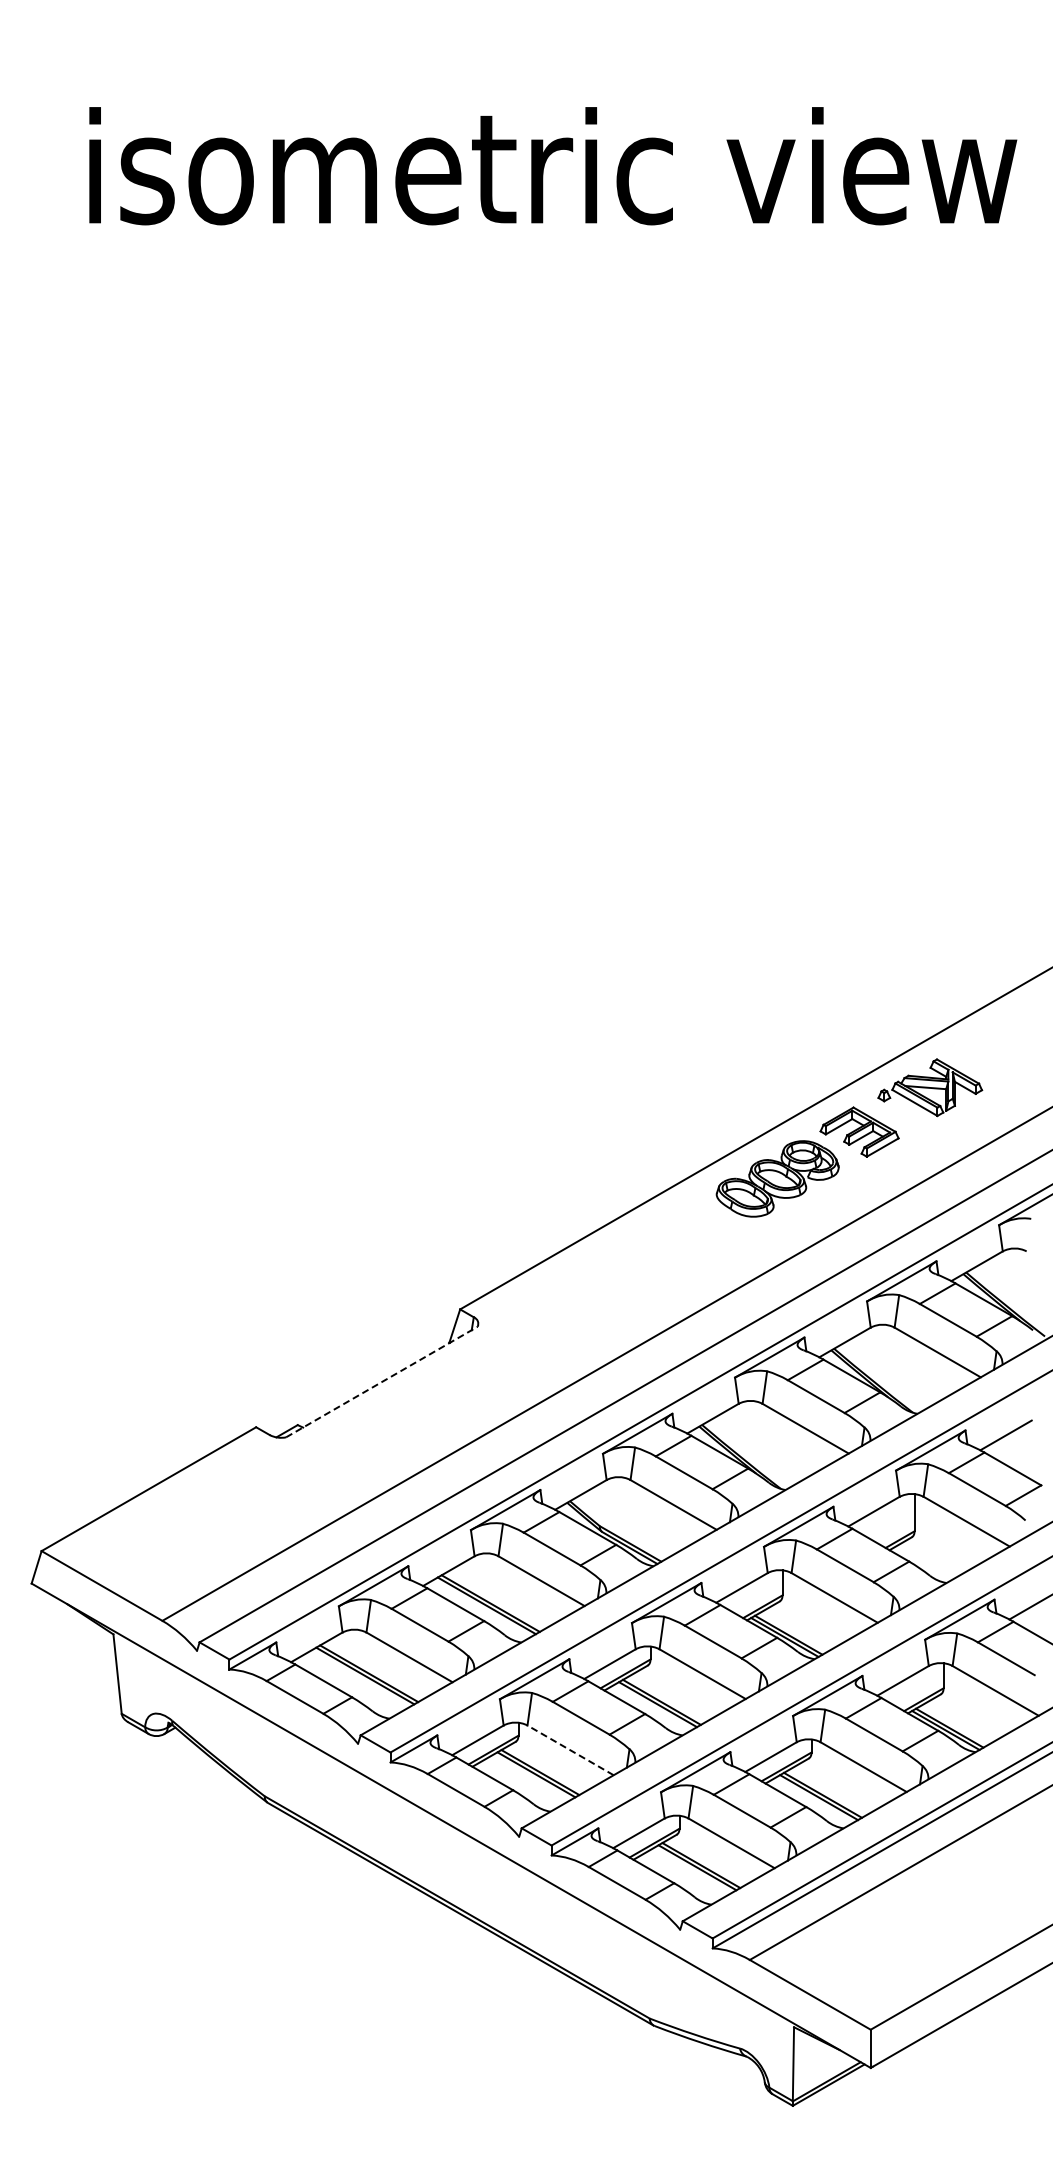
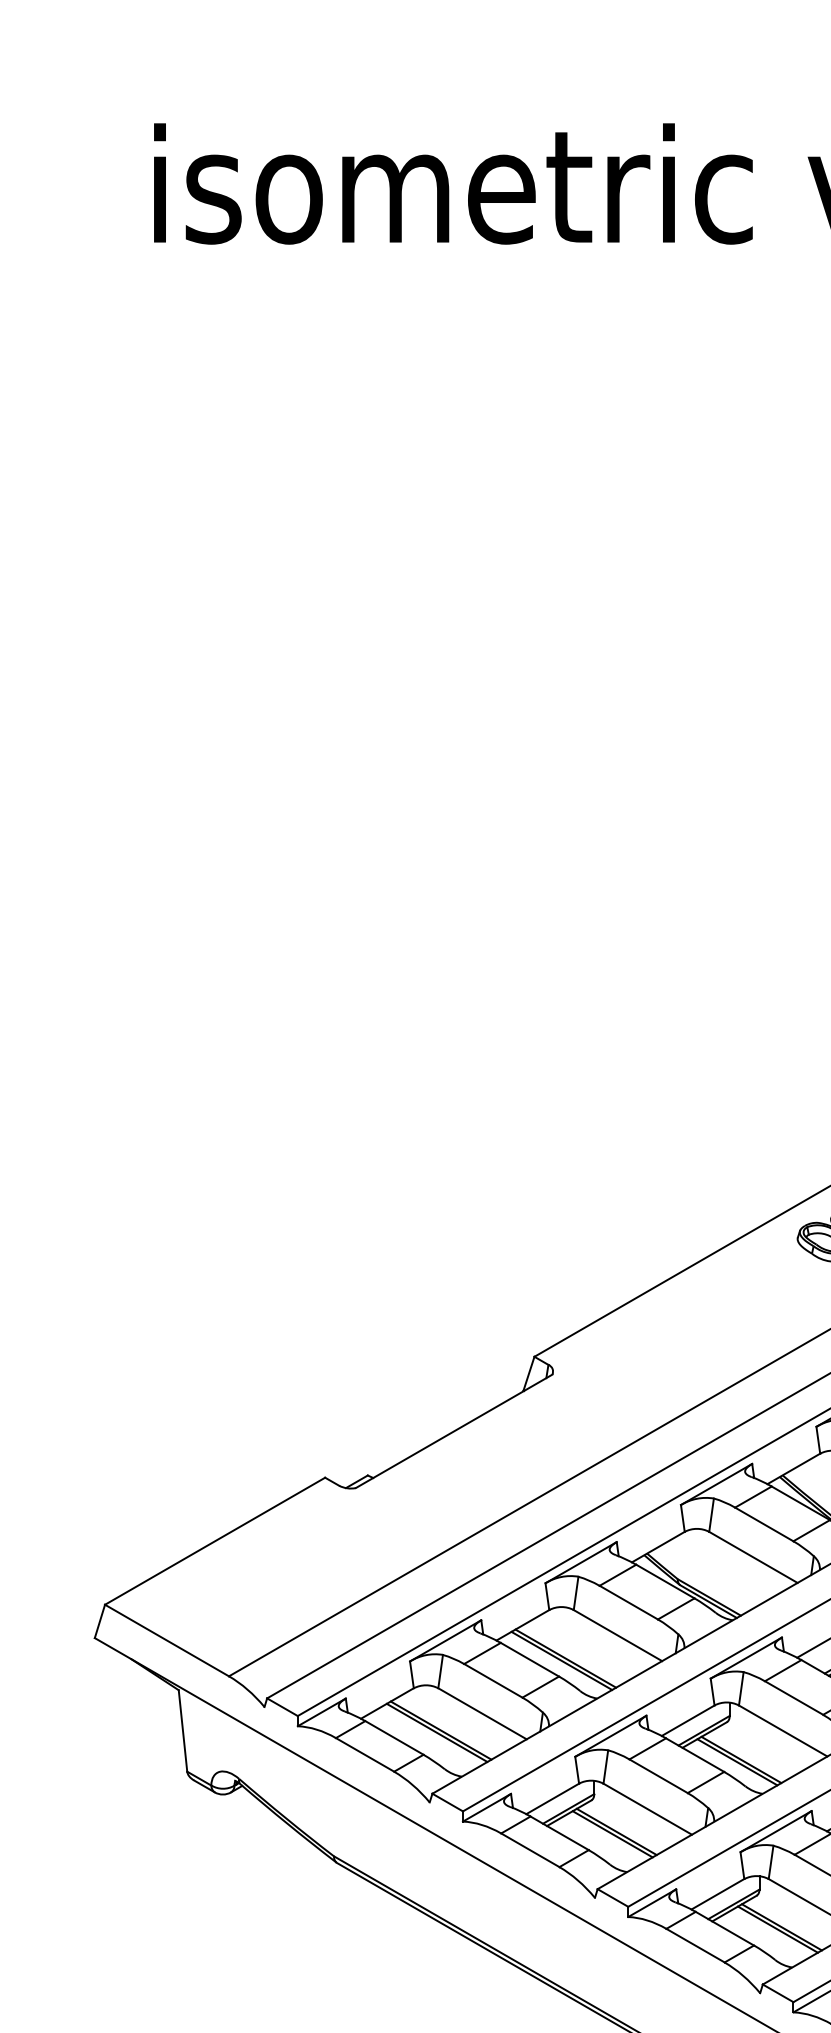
line: (381, 1382) -> (453, 1431), dashed -> solid
line: (570, 1750) -> (647, 1809), dashed -> solid

